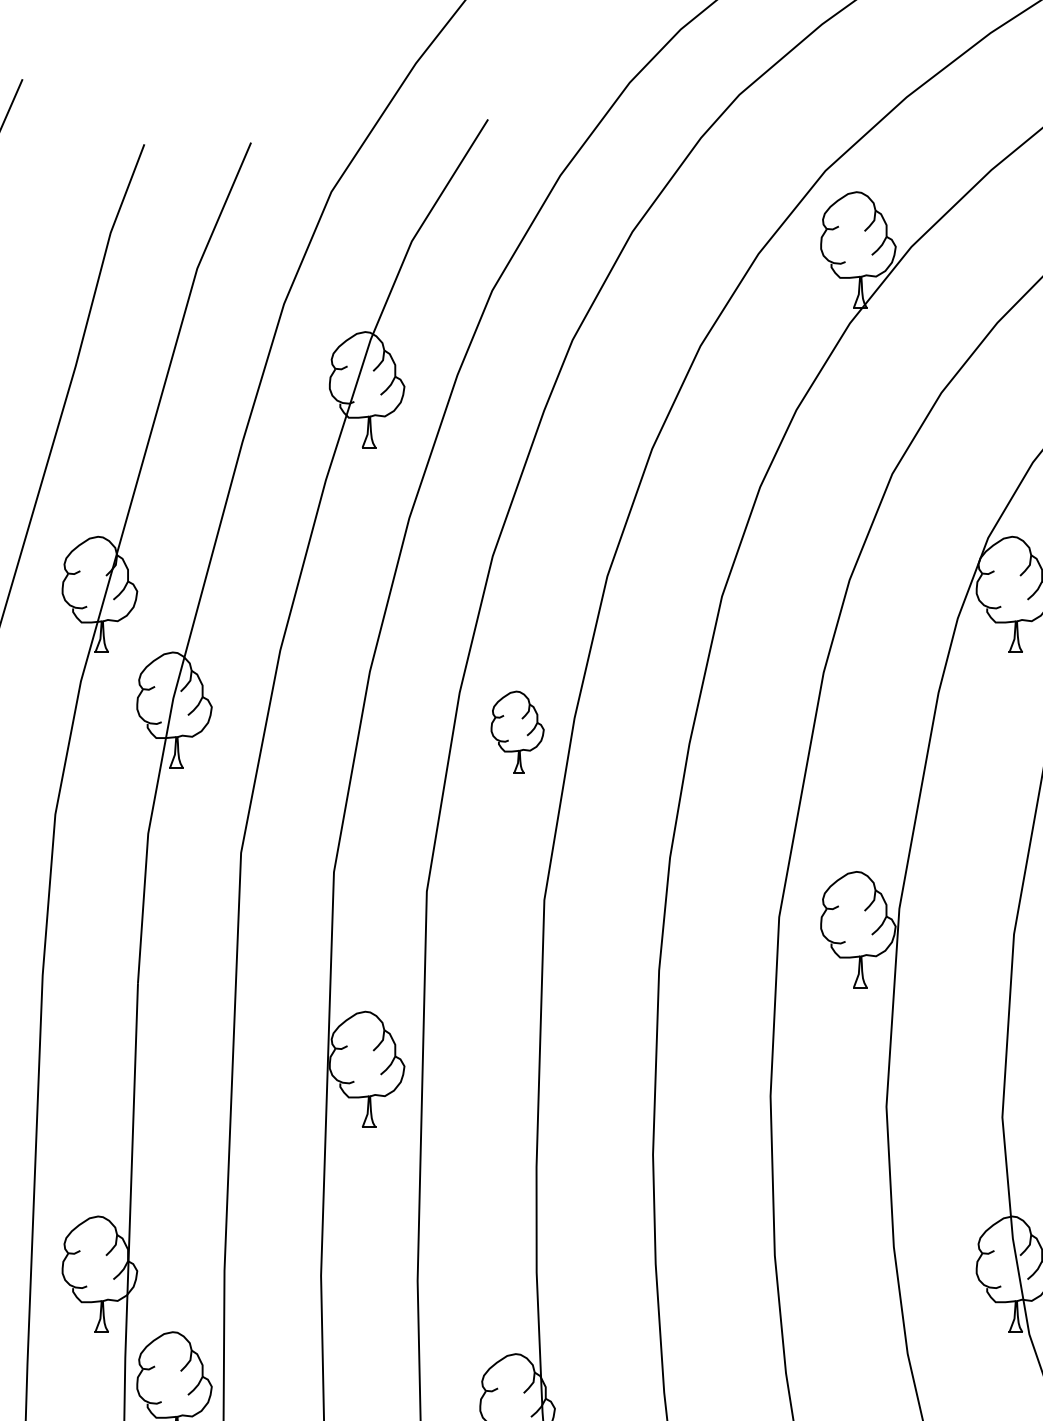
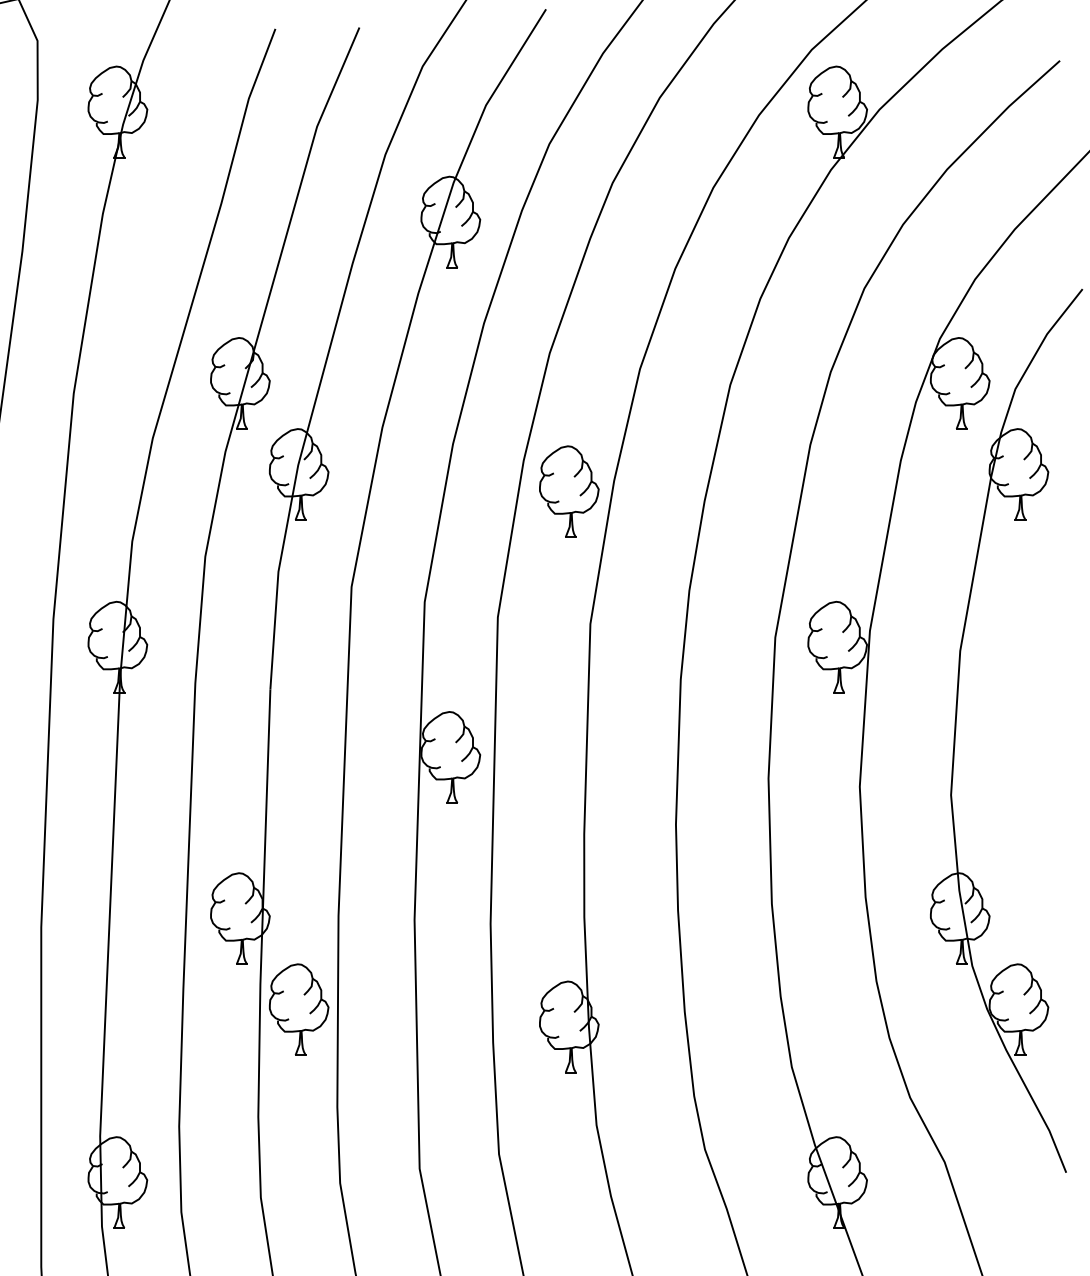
part: (517, 731) -> (569, 491), size x1.43

